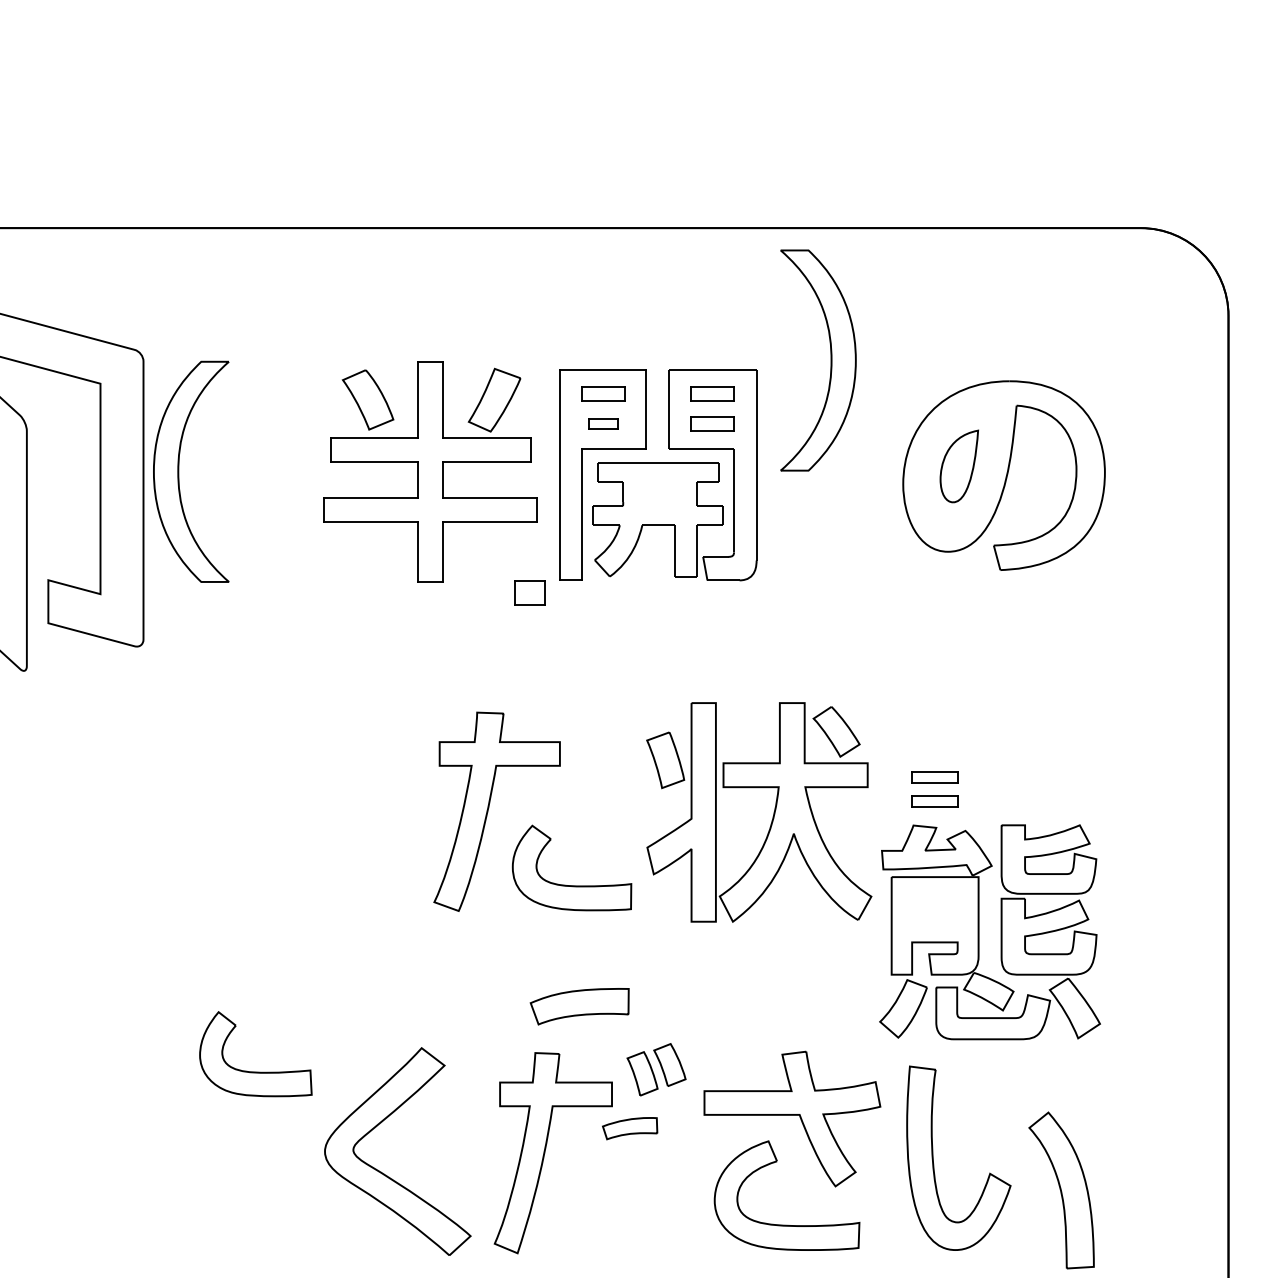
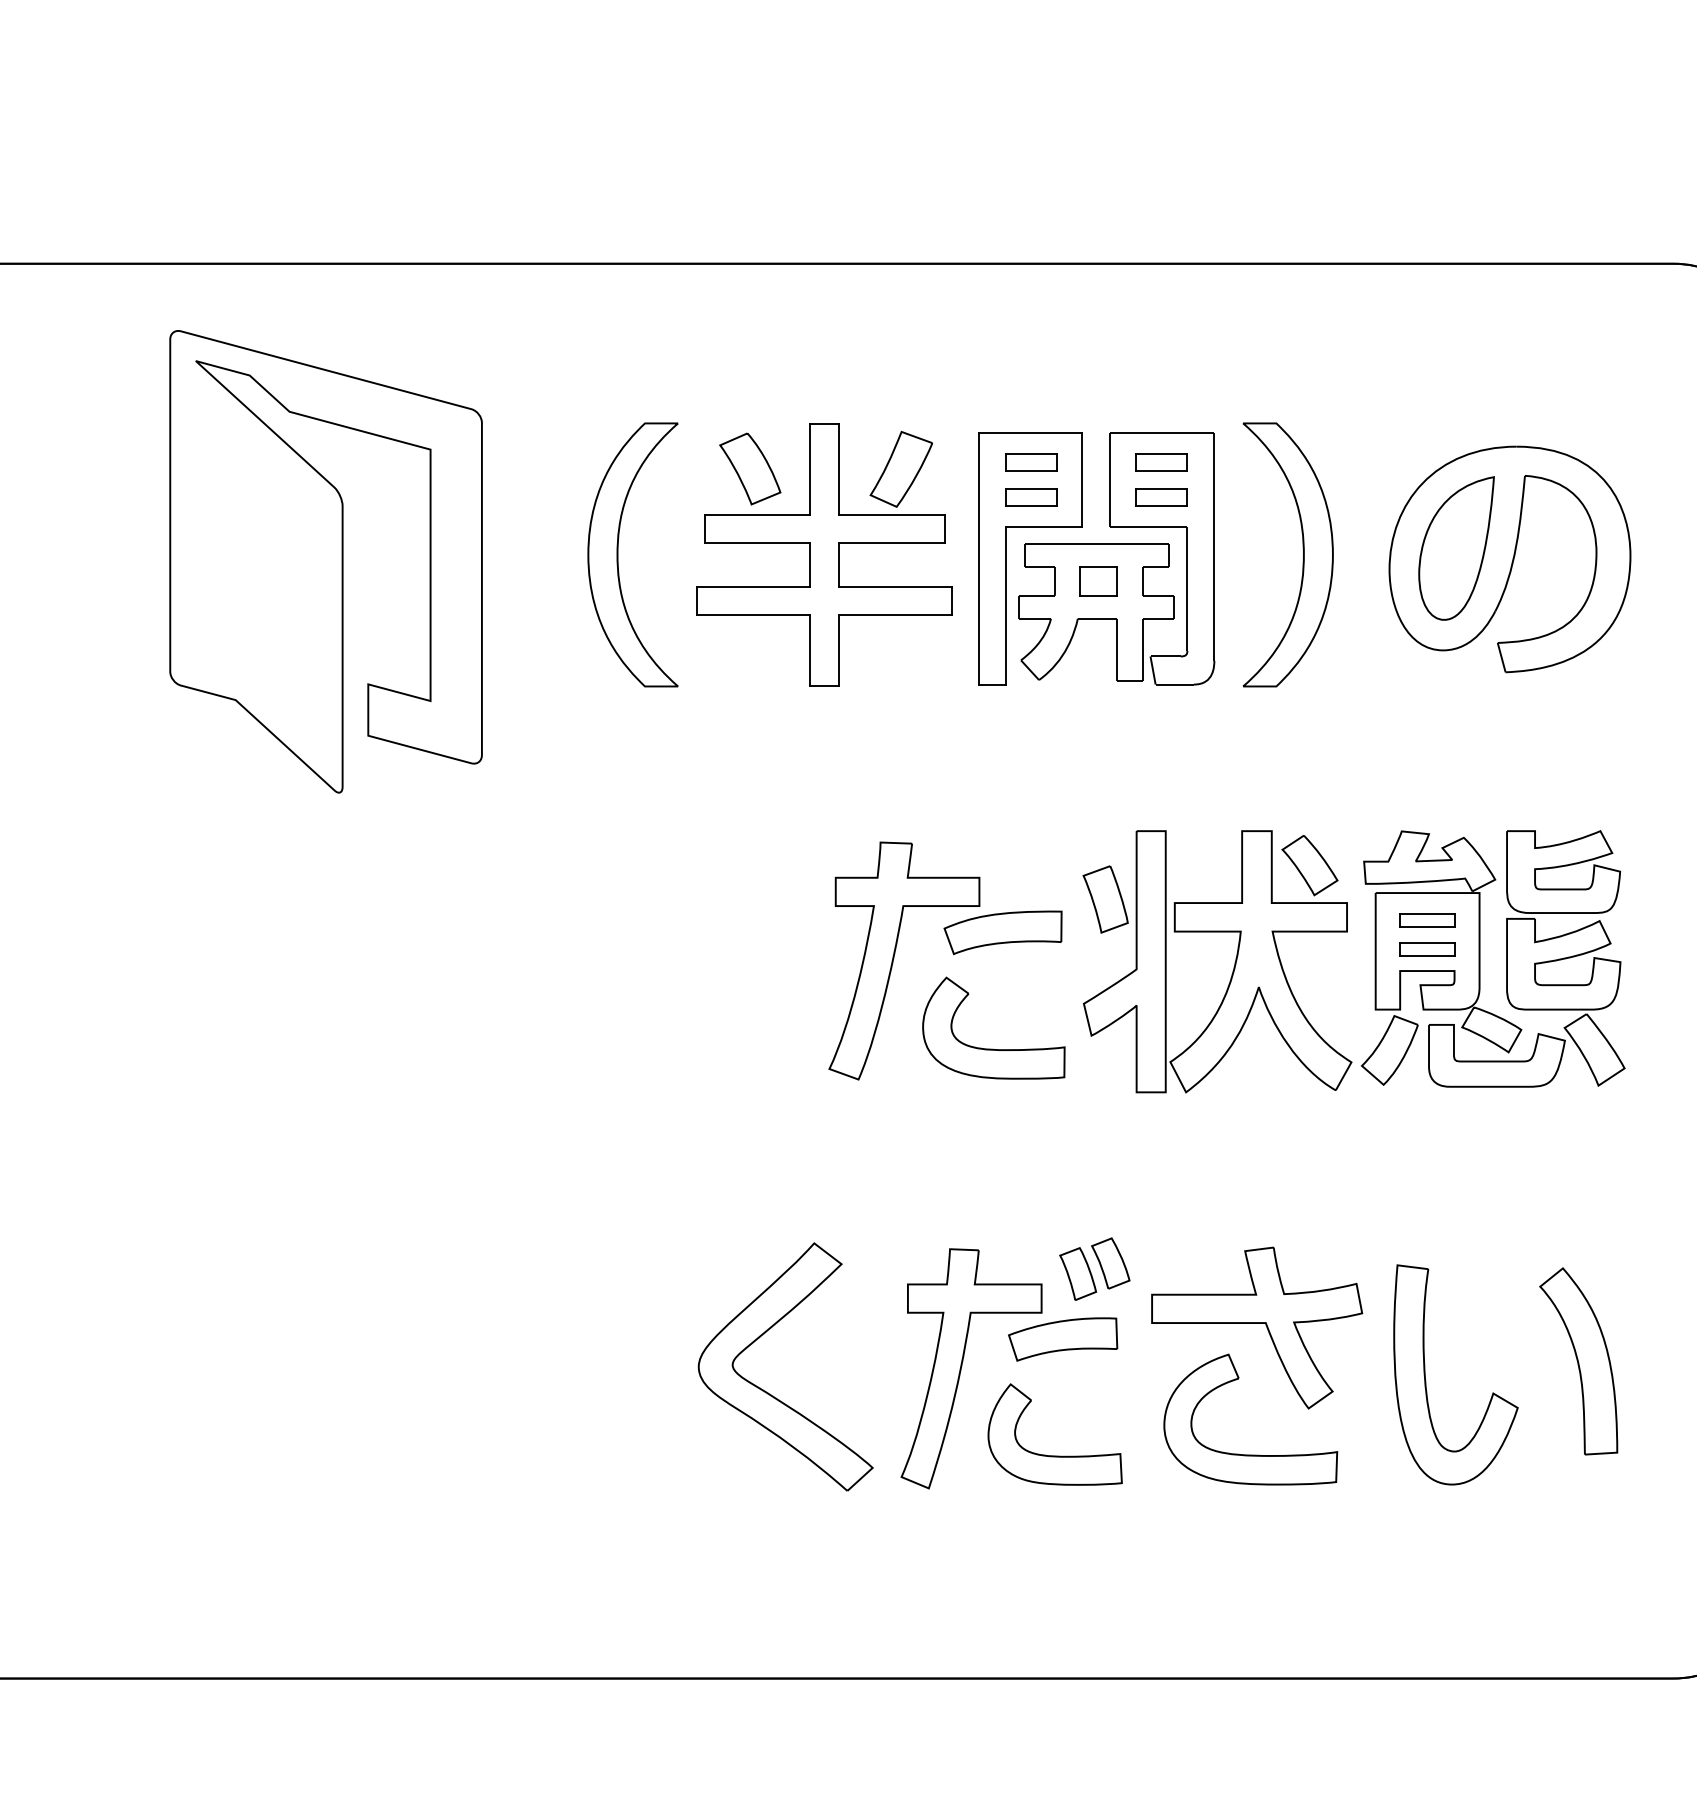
part: (831, 360) -> (1303, 554), moved
part: (603, 423) -> (1031, 497), size x1.43
part: (959, 466) -> (1456, 548), size x1.67
part: (179, 471) -> (618, 554), moved
part: (529, 592) -> (1098, 581), moved
part: (979, 931) -> (1480, 958), moved
part: (579, 1006) -> (1002, 932), moved
part: (255, 1071) -> (1054, 1455), moved
part: (630, 1128) -> (1063, 1339), size x1.67
part: (1061, 1190) -> (1578, 1361), moved

